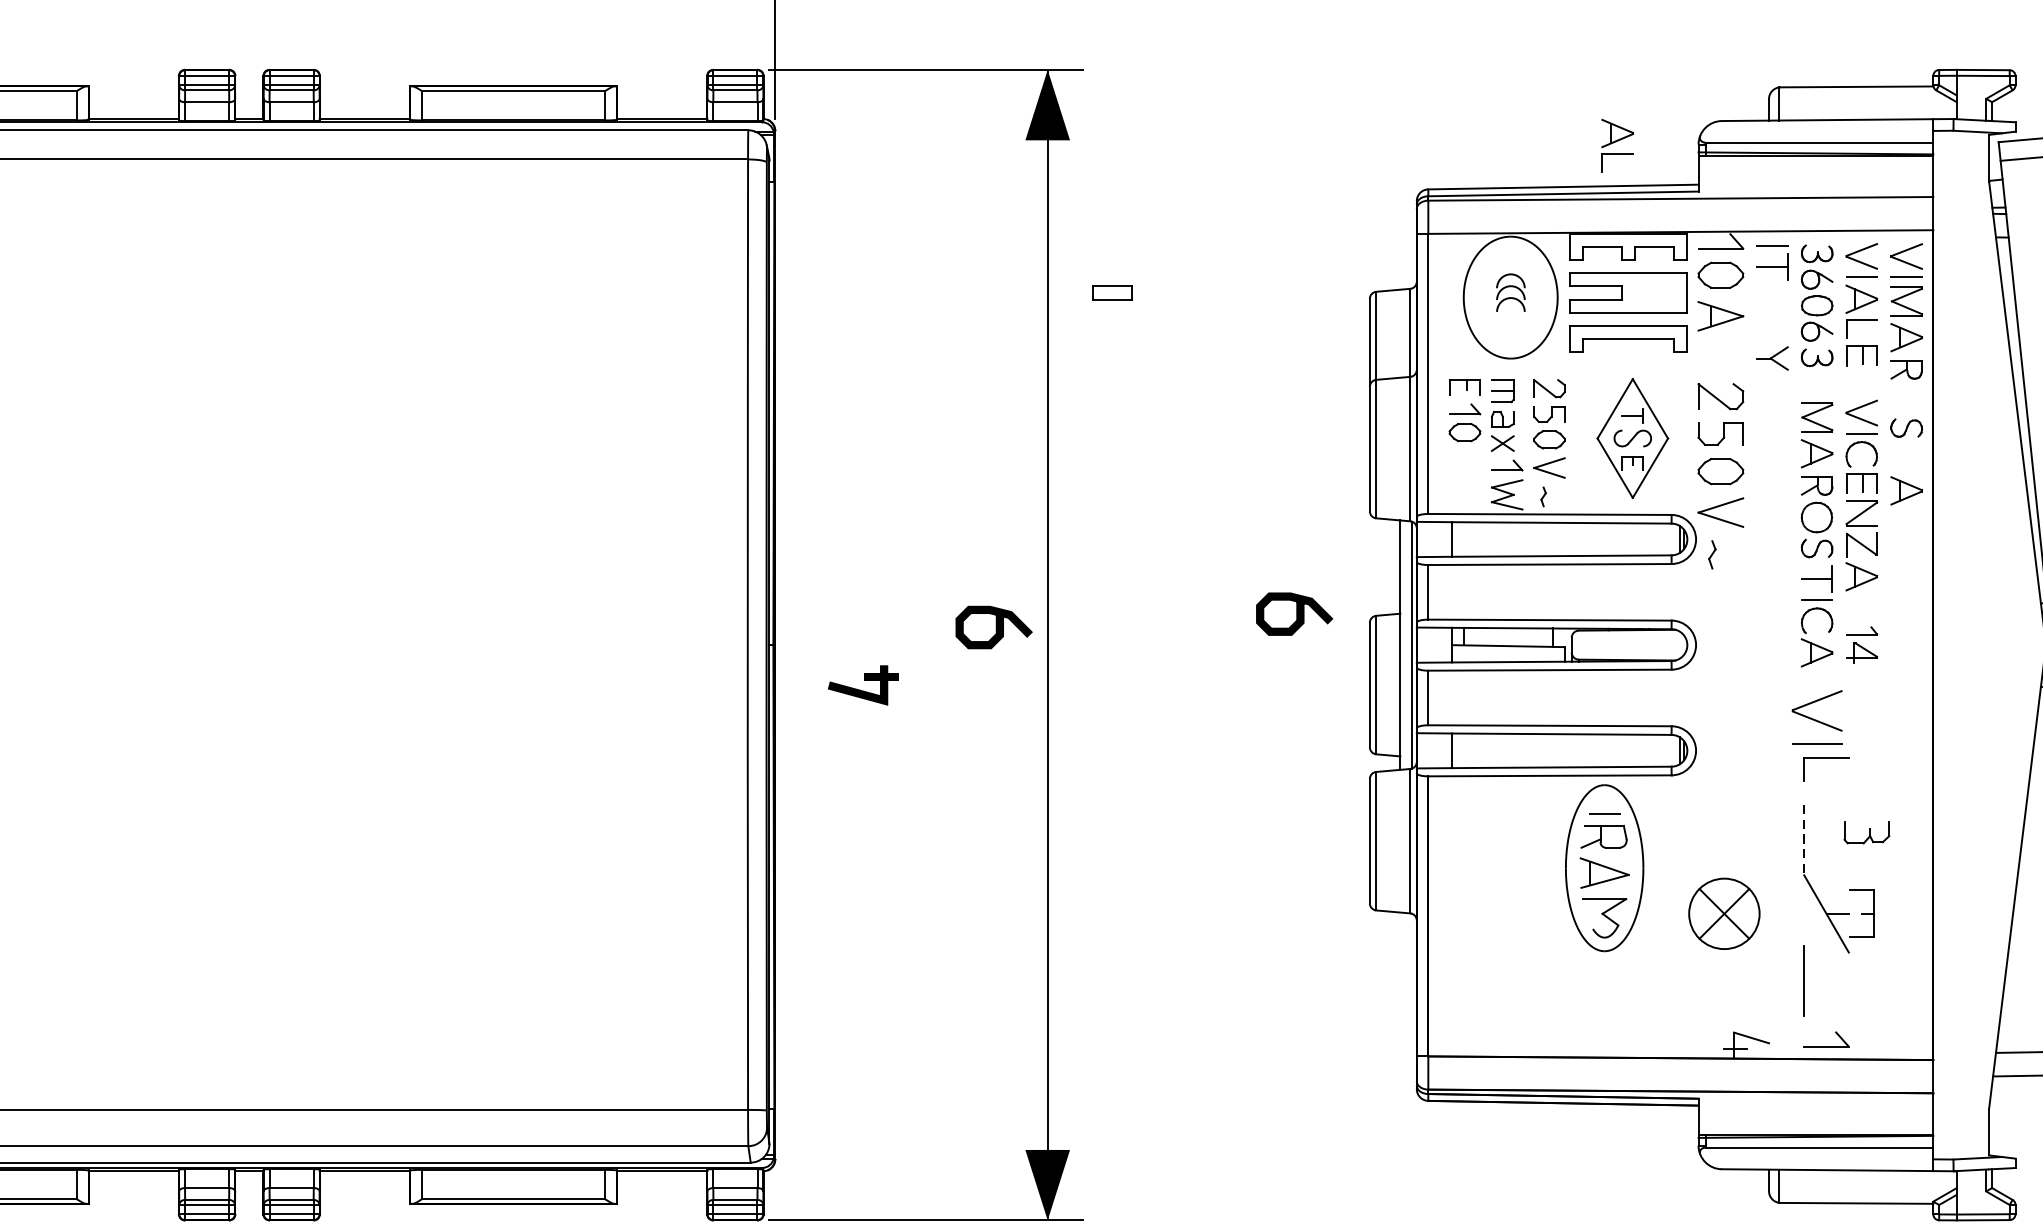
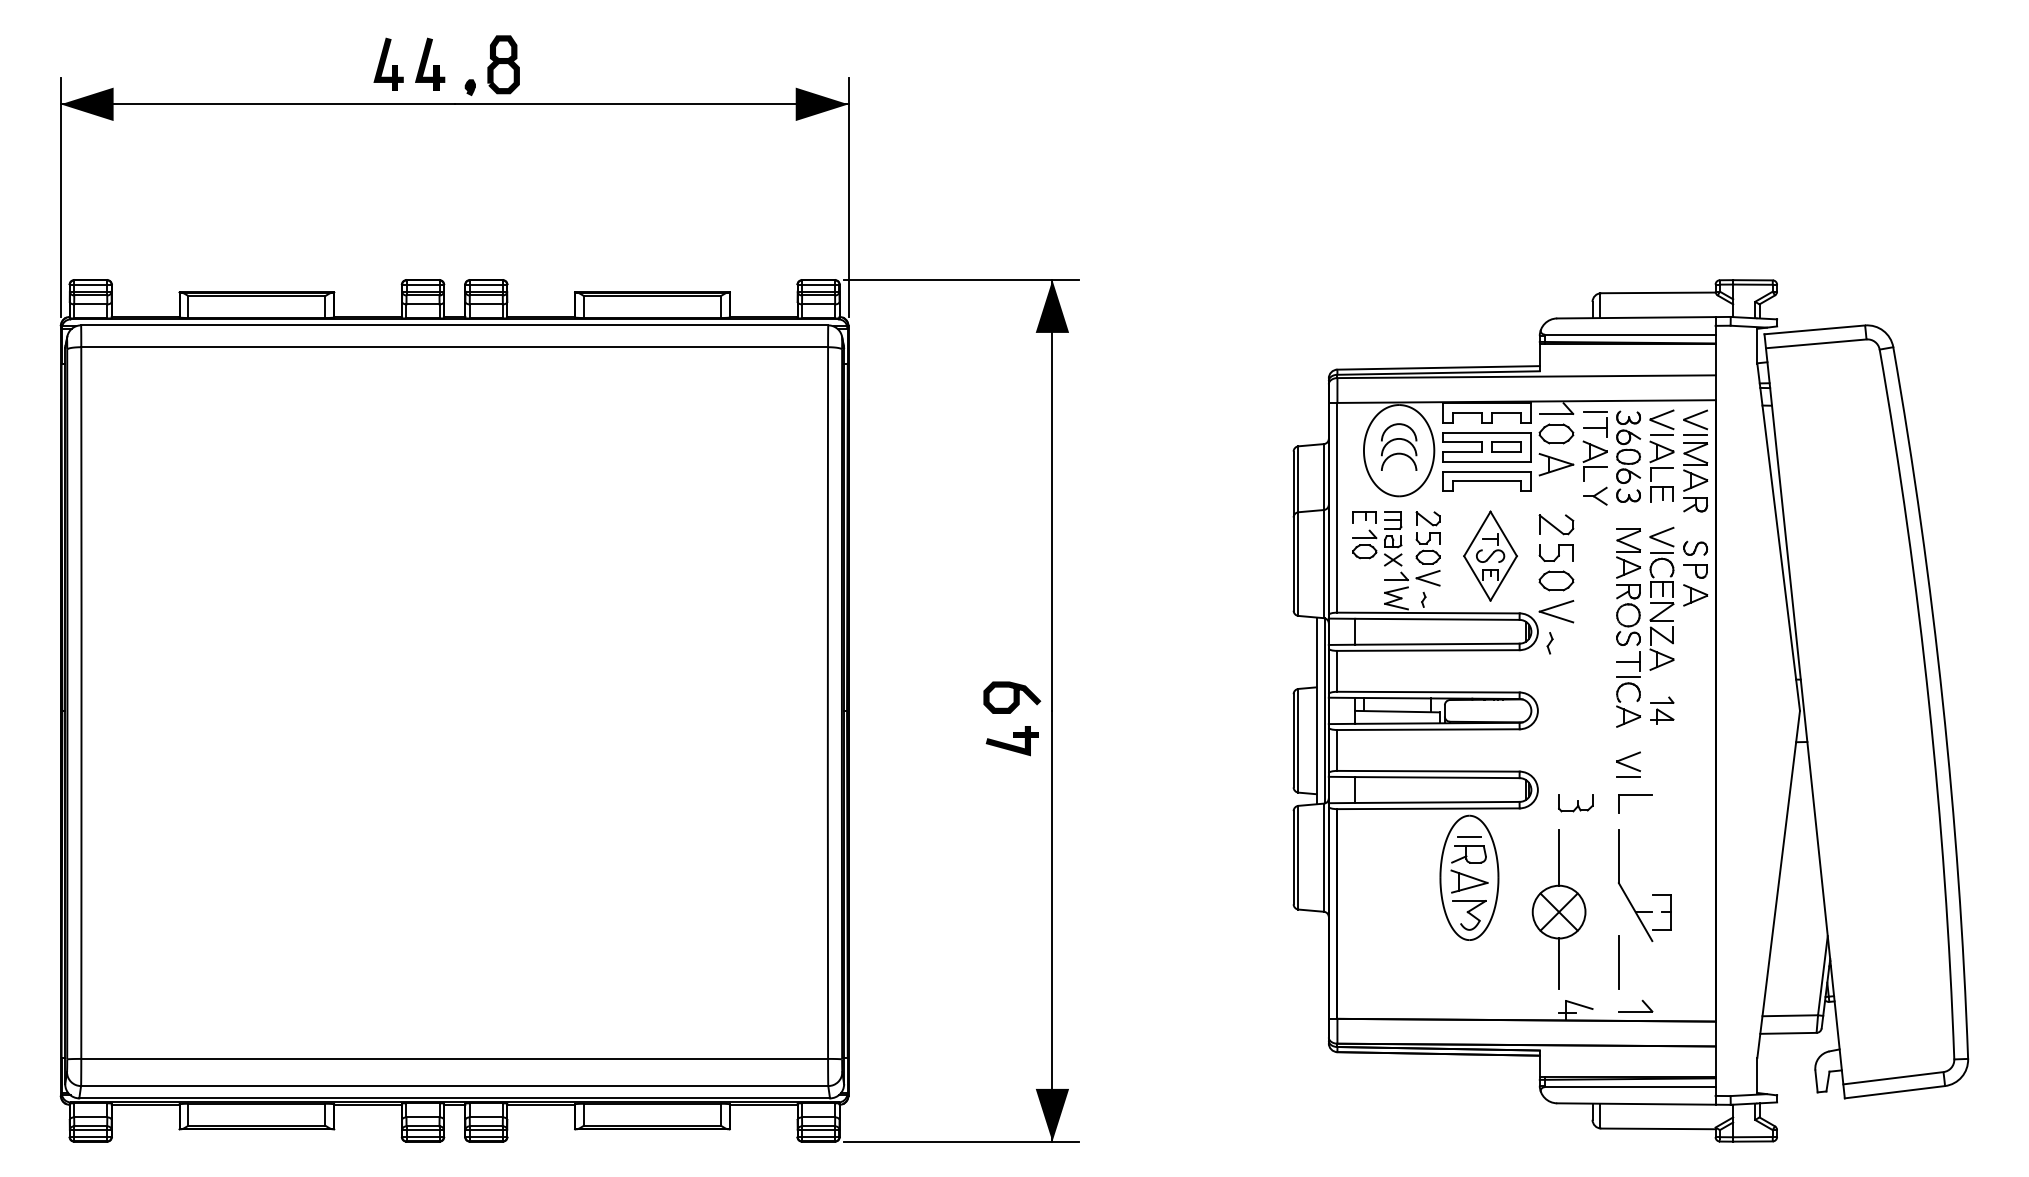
part: (1616, 145) -> (1594, 460), moved
part: (1111, 292) -> (1506, 446), moved
part: (1511, 292) -> (1399, 446), size x1.67
part: (1906, 458) -> (1695, 571), added
curve: (1296, 613) -> (1238, 687), removed
part: (862, 686) -> (1011, 741), moved
part: (1817, 716) -> (1628, 764), size x0.62
part: (1866, 832) -> (1575, 803), moved
line: (1724, 840) -> (1559, 857), added
line: (1803, 840) -> (1618, 857), dashed -> solid
line: (1724, 982) -> (1559, 963), added

